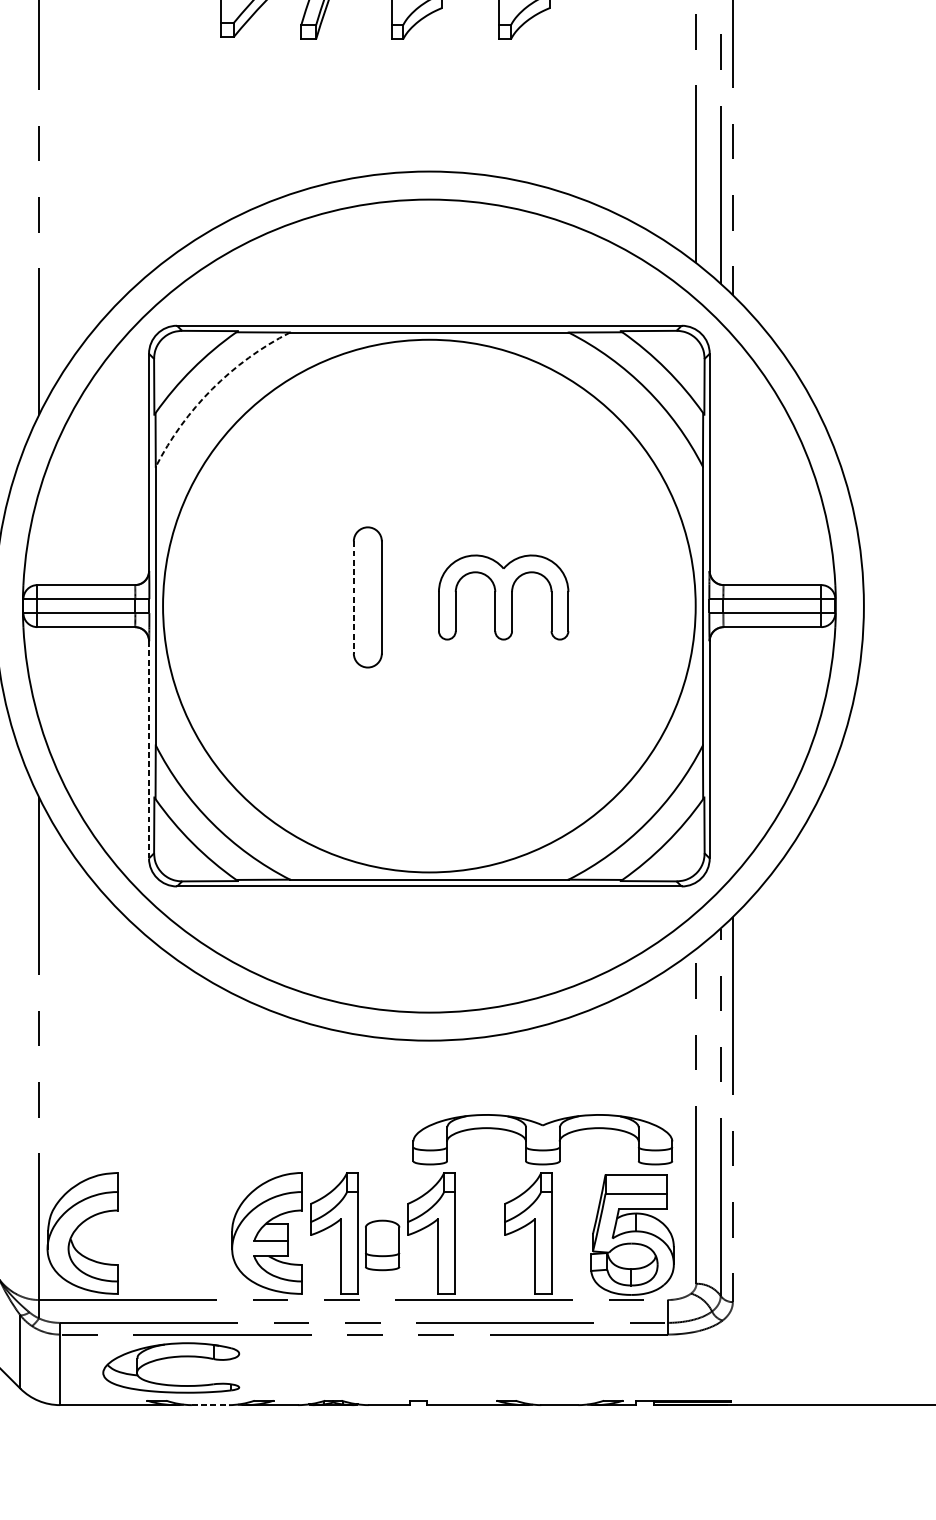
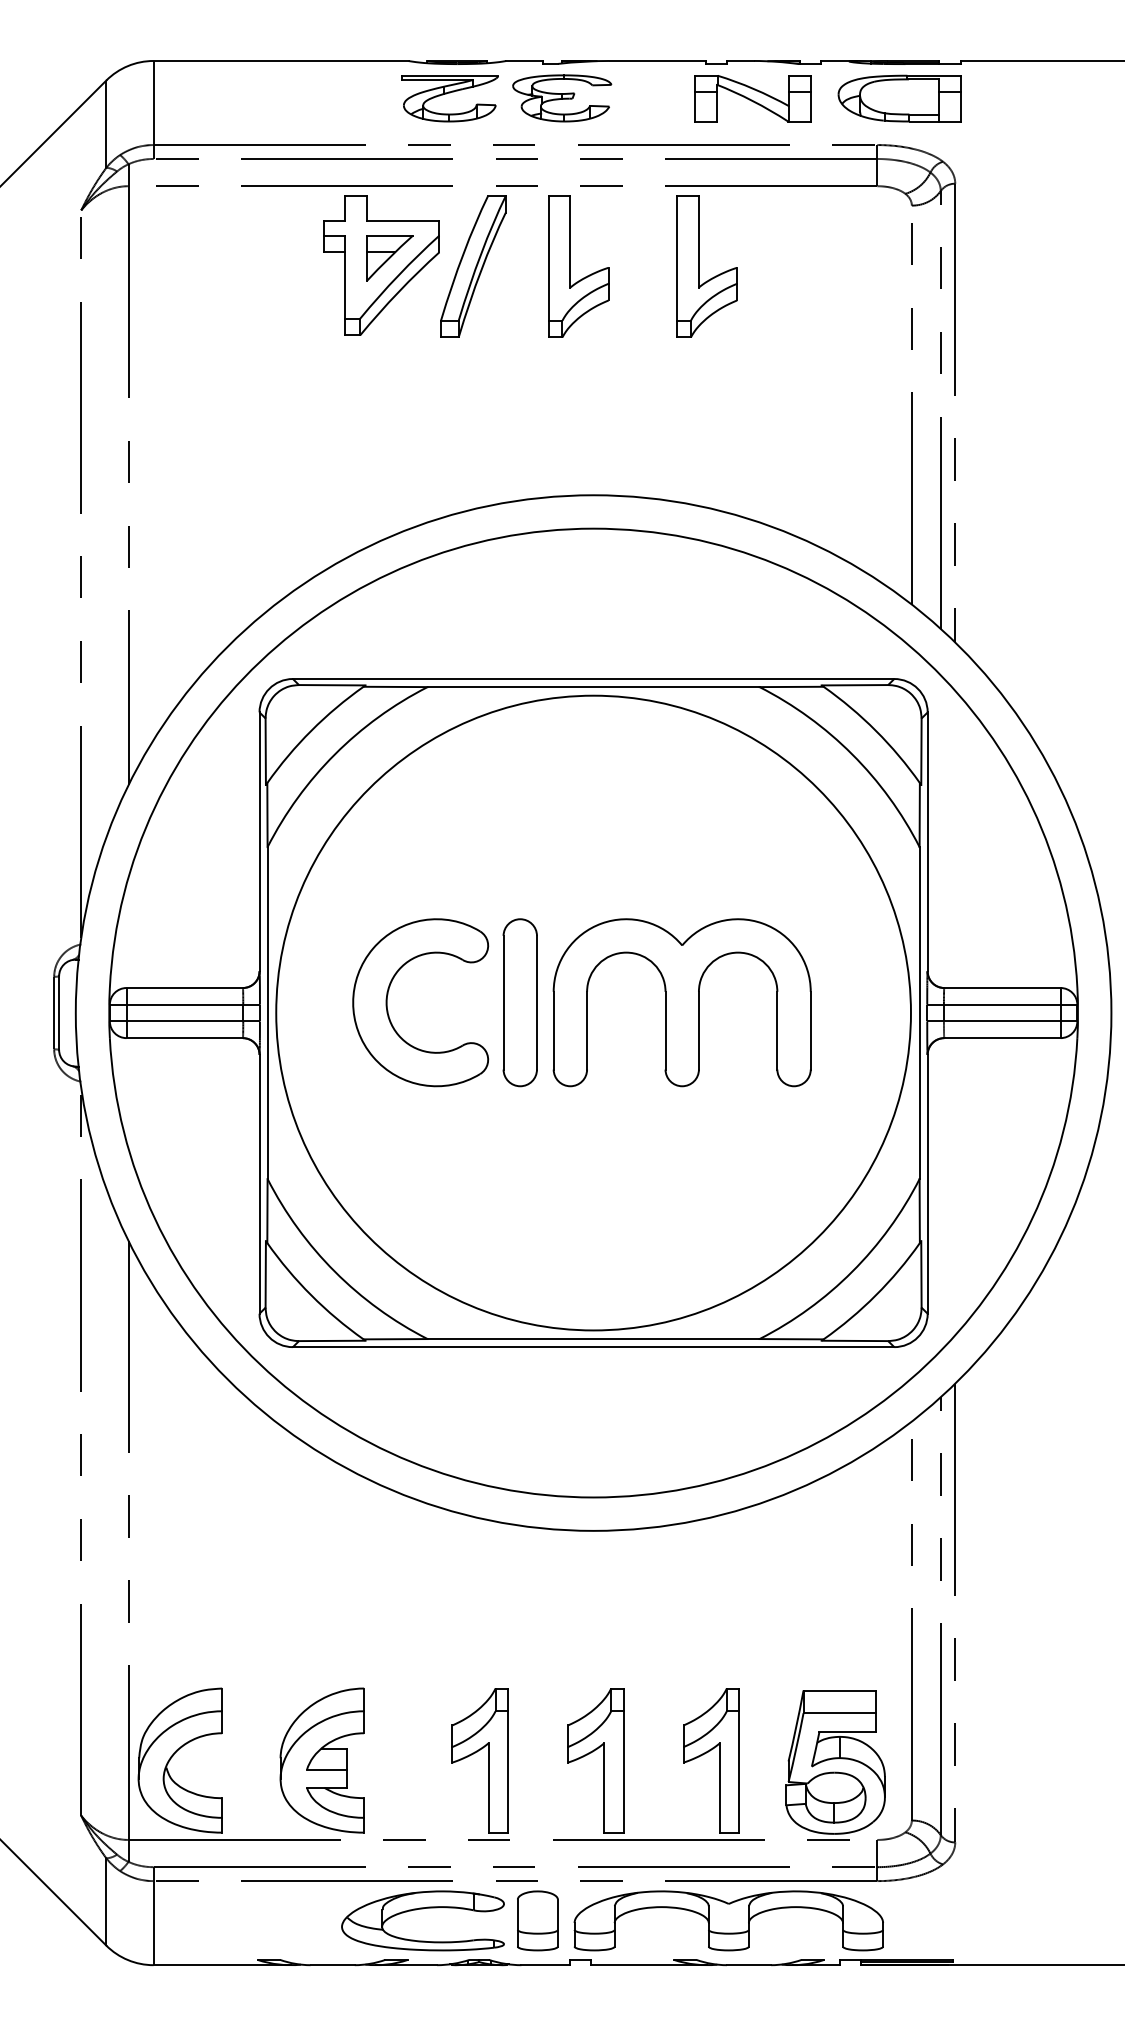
arc: (211, 389) -> (334, 754), dashed -> solid
part: (257, 590) -> (388, 994), added
line: (353, 597) -> (503, 1002), dashed -> solid
part: (503, 597) -> (681, 1002), size x1.67
line: (148, 749) -> (259, 1184), dashed -> solid
part: (542, 1139) -> (728, 1920), moved
part: (266, 1233) -> (321, 1760), moved
part: (382, 1245) -> (537, 1920), moved
part: (170, 1358) -> (422, 1909), moved
line: (211, 1405) -> (333, 1965), dashed -> solid

